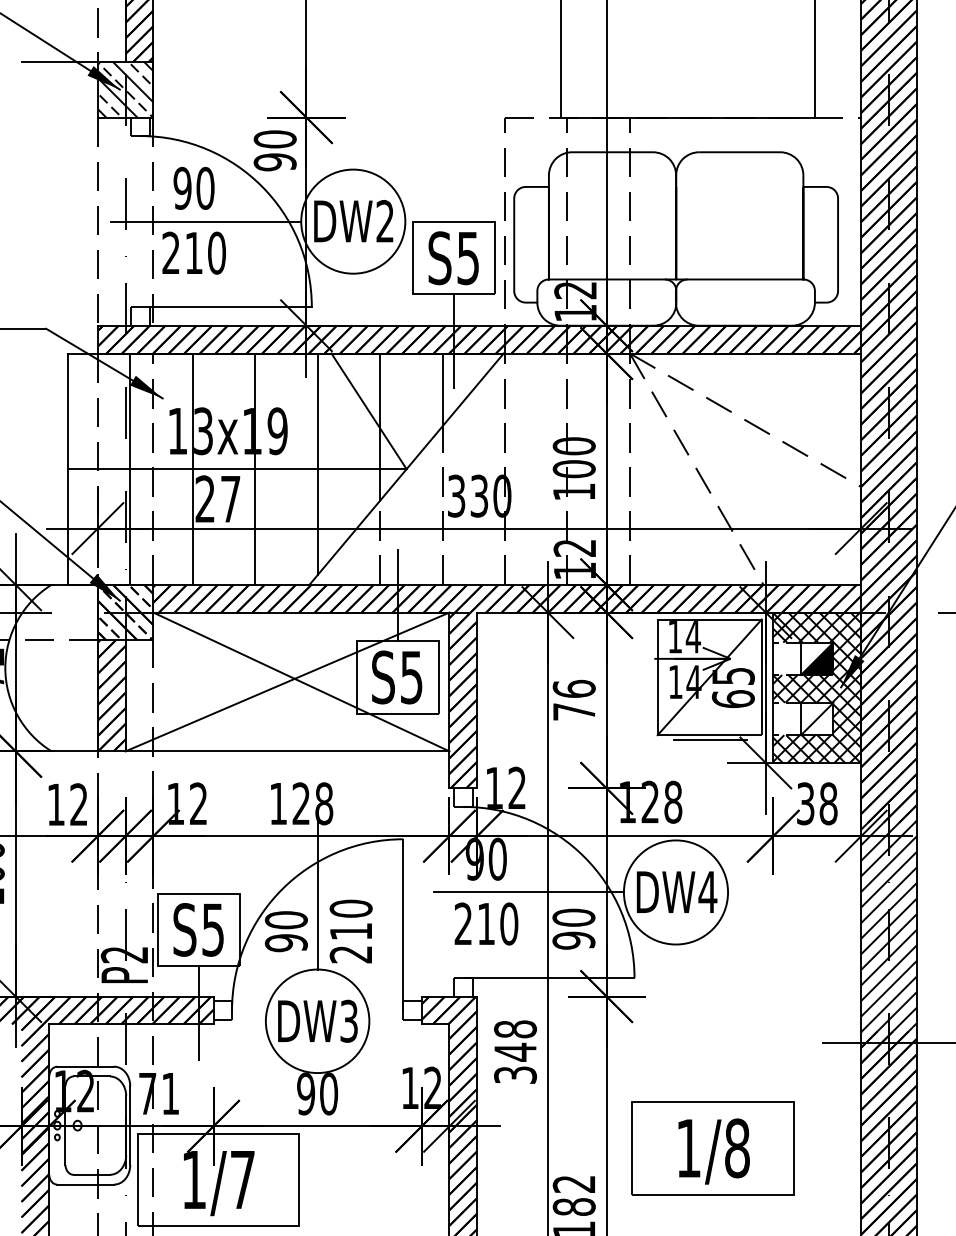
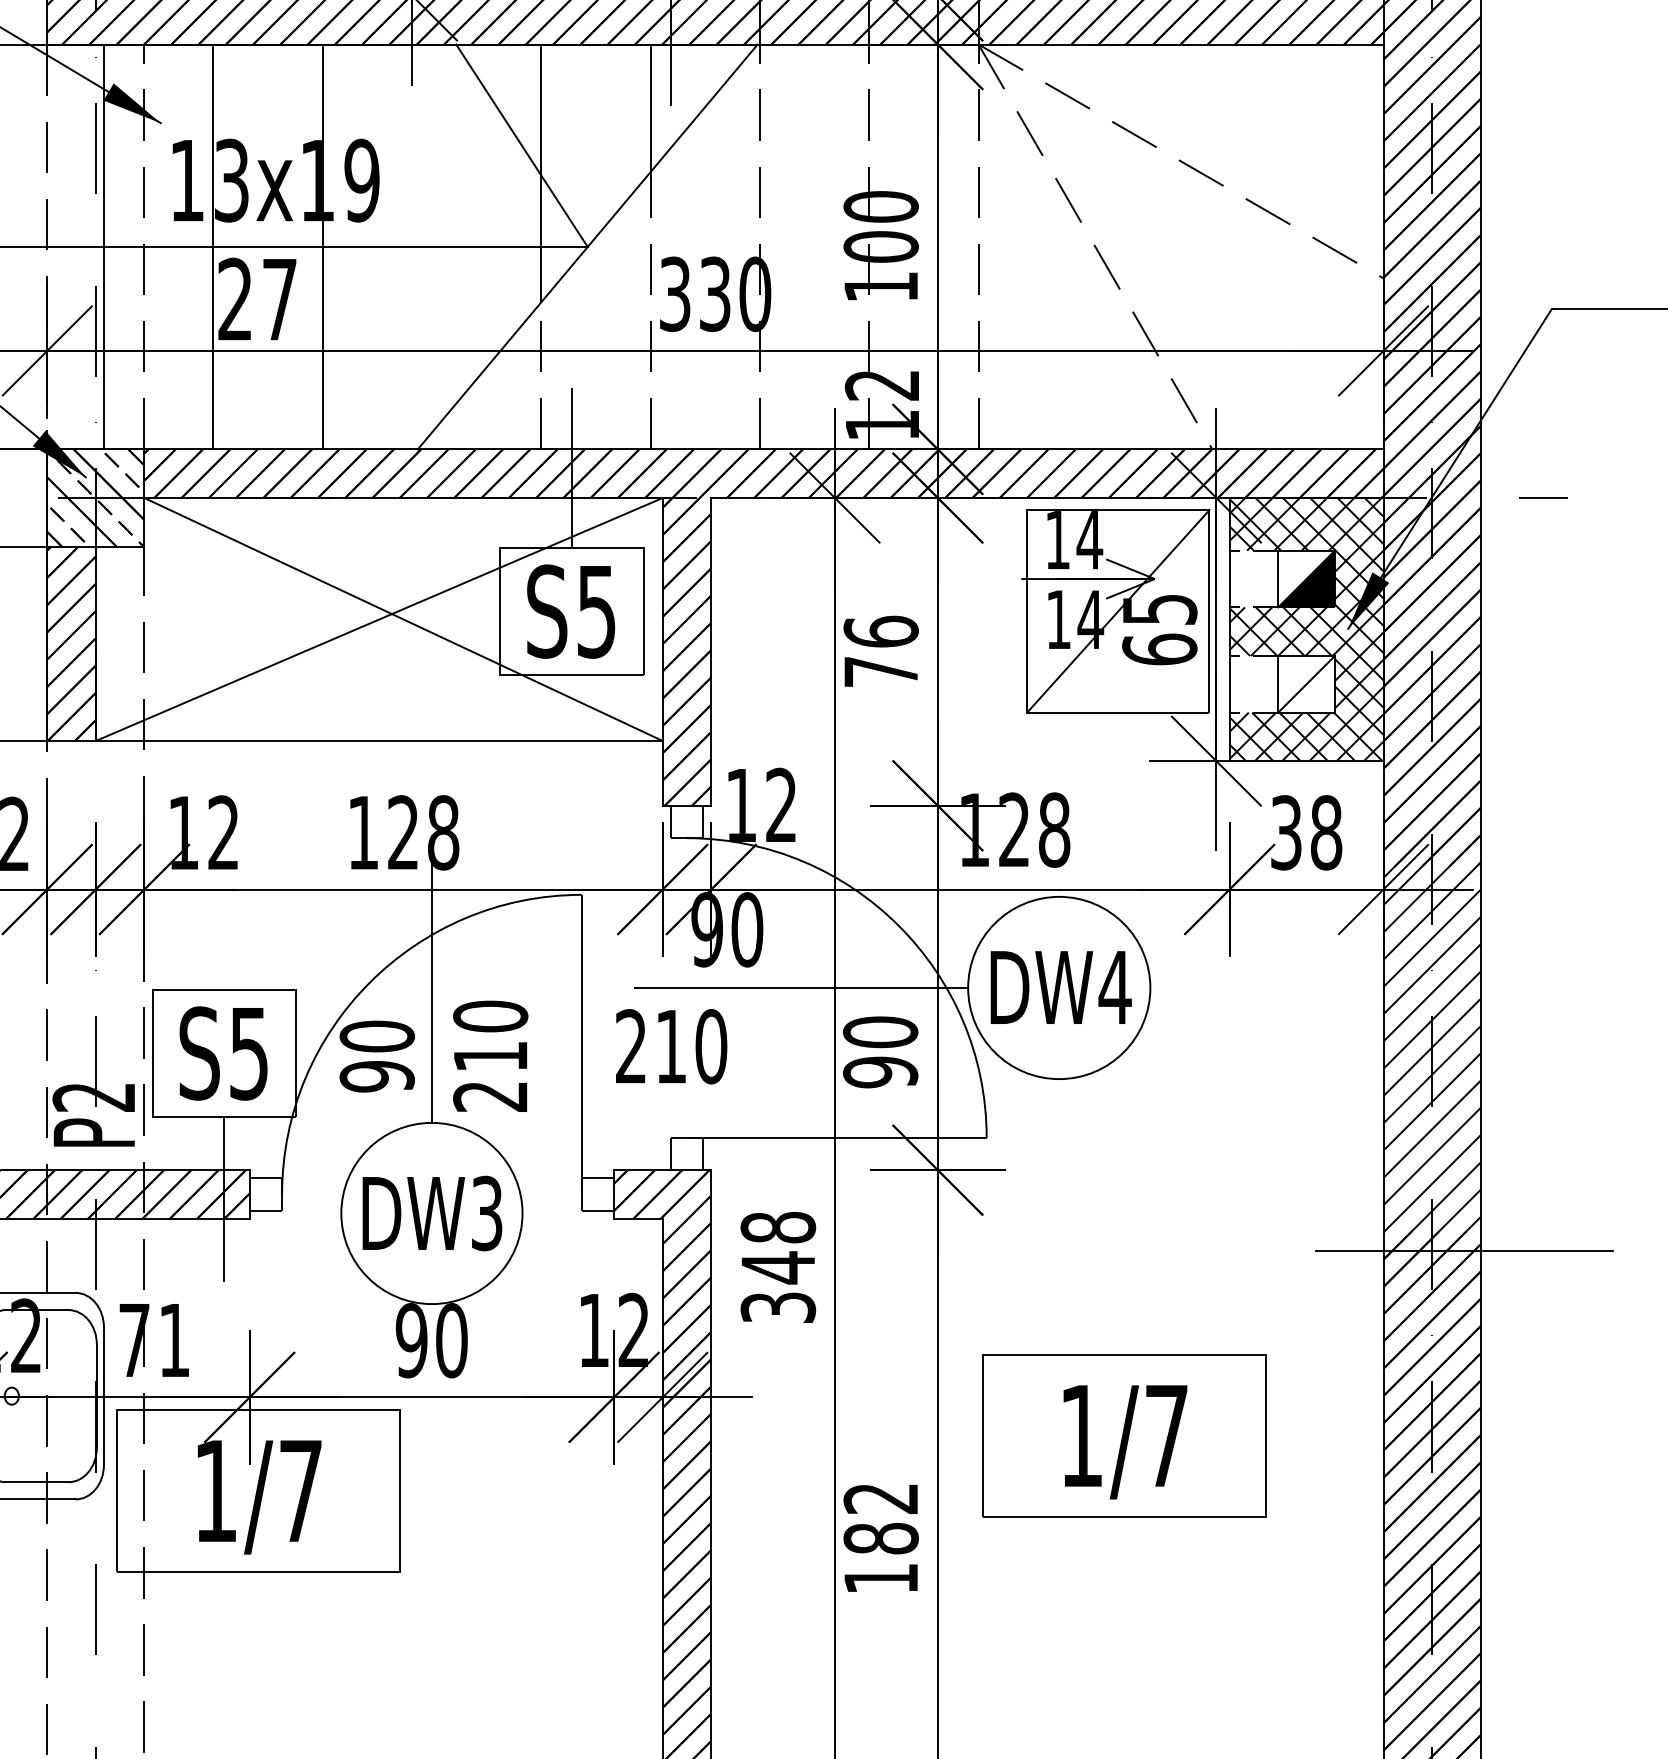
line: (317, 464) -> (431, 238), removed
line: (710, 739) -> (1119, 720), removed
text: (486, 923) -> (671, 1045), moved
text: (737, 1148) -> (1166, 1436), 1/8 -> 1/7

